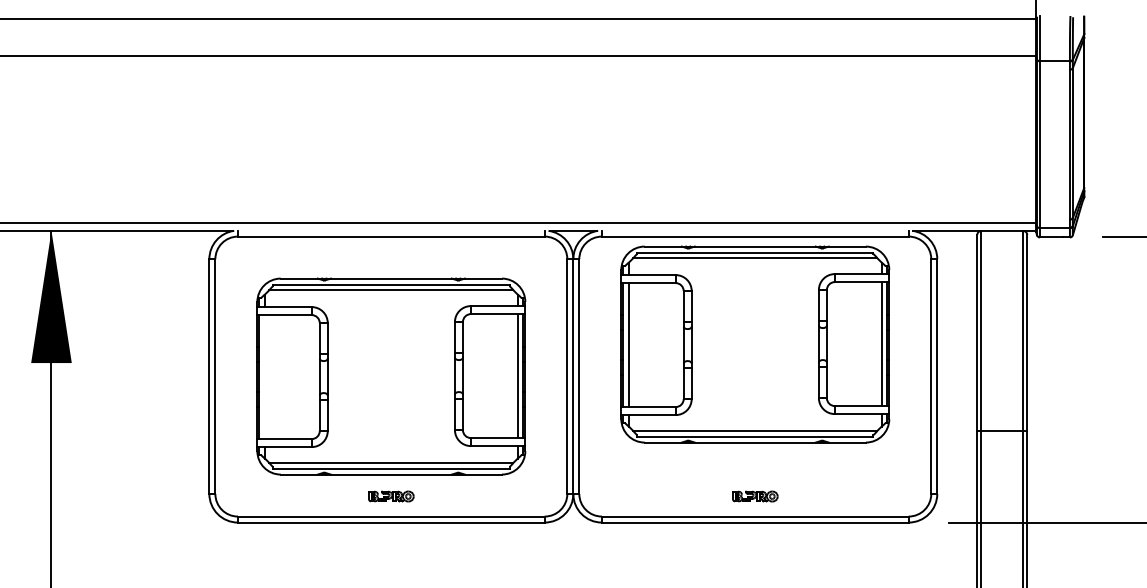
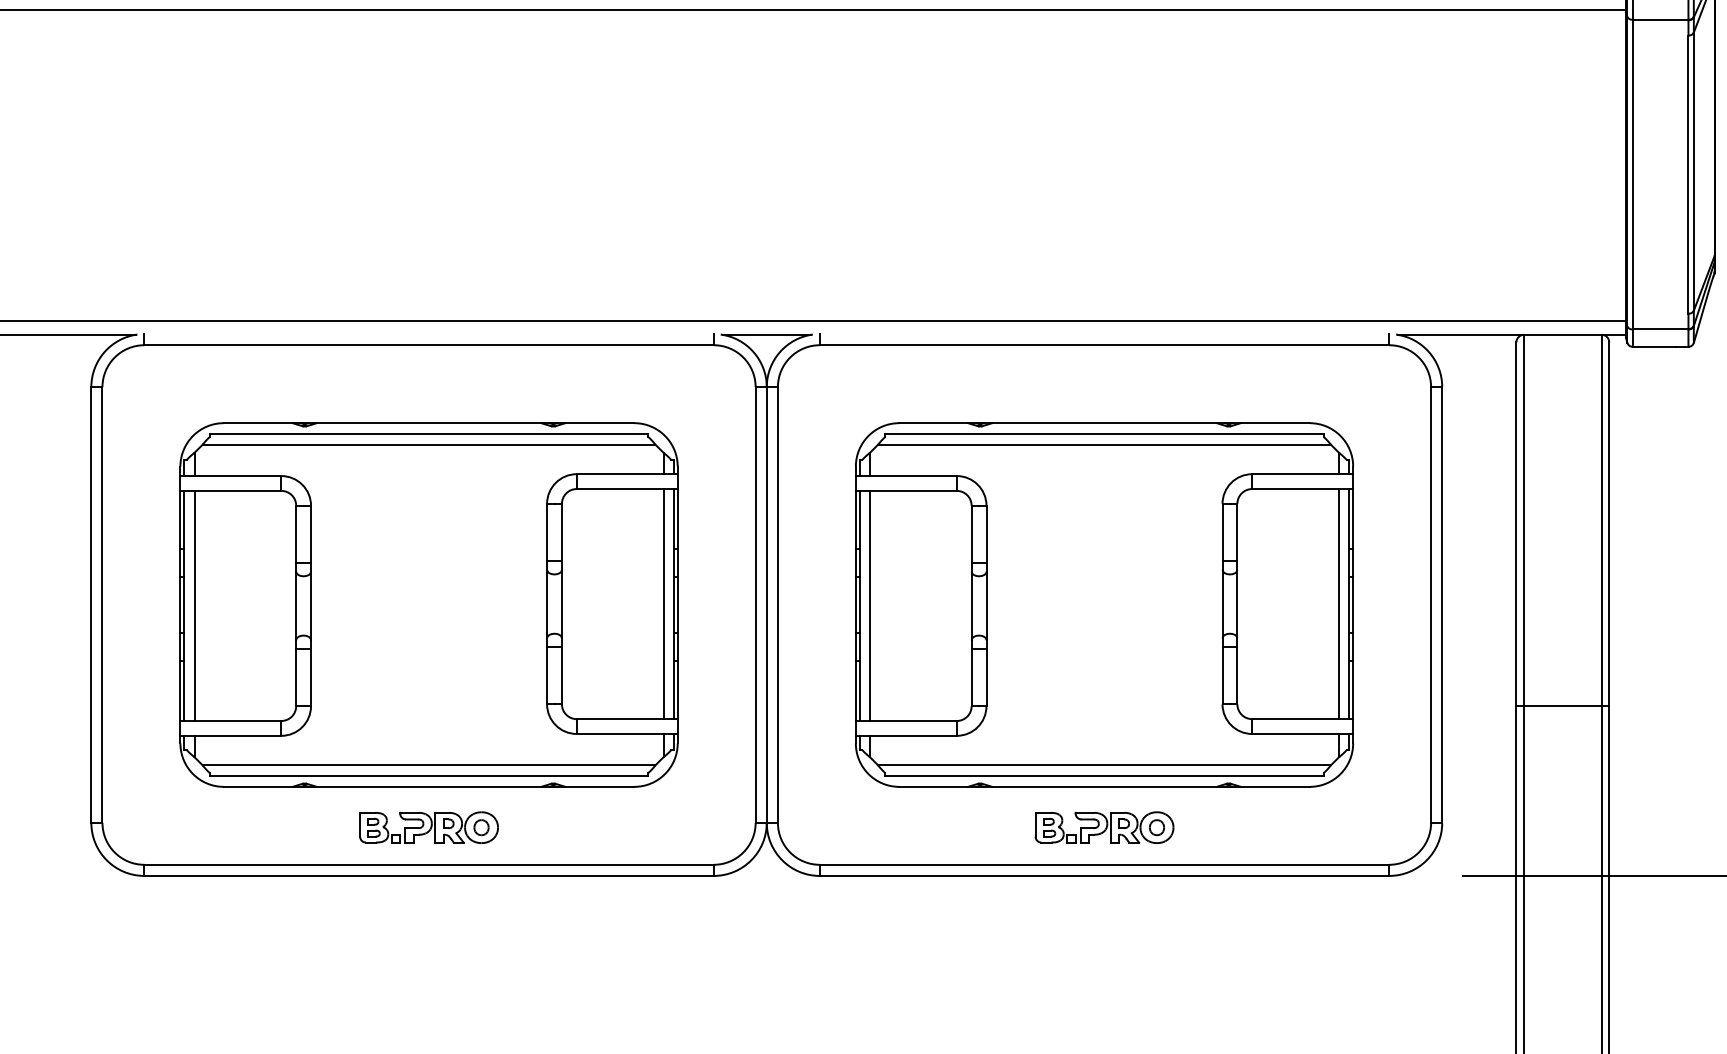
part: (755, 344) -> (1104, 604), moved
line: (264, 377) -> (193, 606), added
part: (391, 496) -> (429, 827), size x1.67
part: (755, 496) -> (1104, 827), size x1.67

